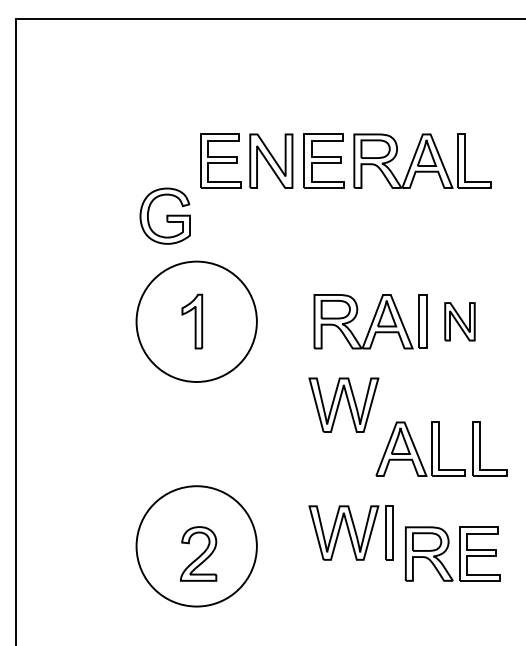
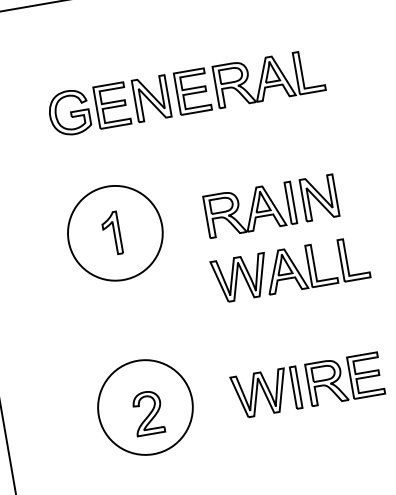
part: (164, 215) -> (68, 112), moved
part: (459, 321) -> (319, 197), size x1.43
part: (441, 448) -> (316, 264), moved
part: (350, 532) -> (265, 392), moved

